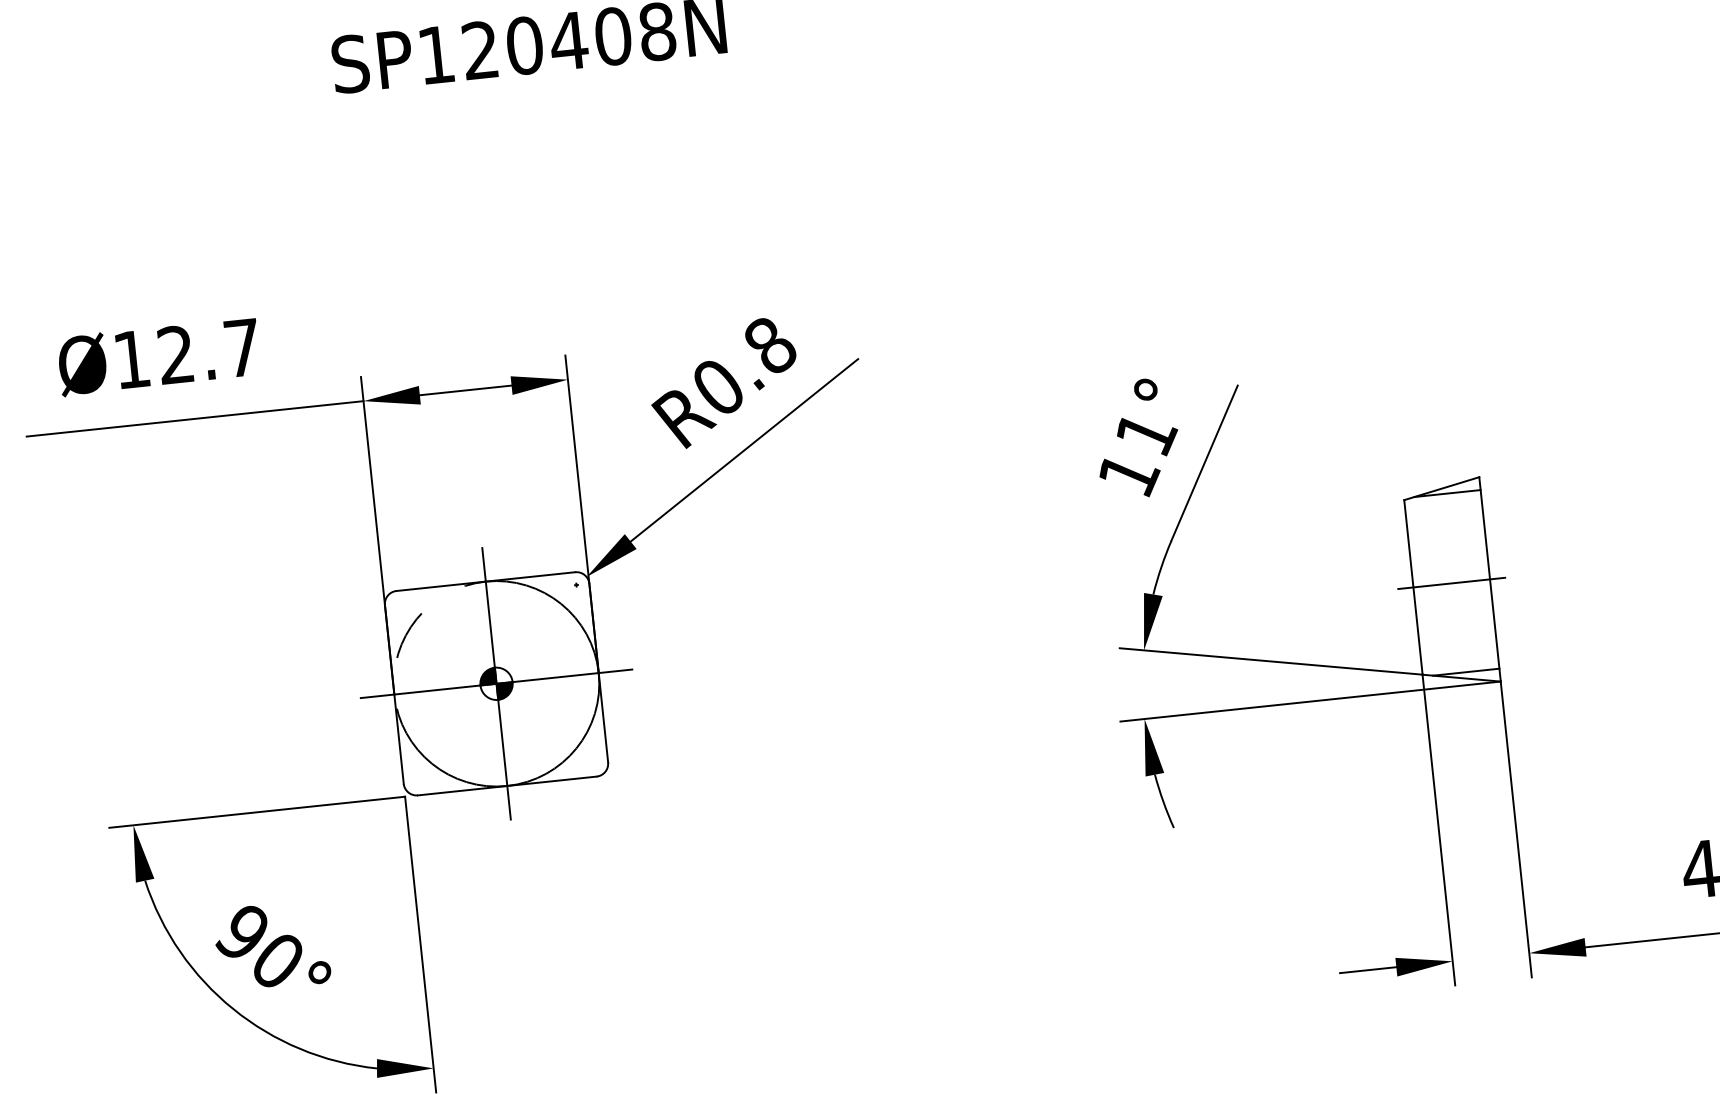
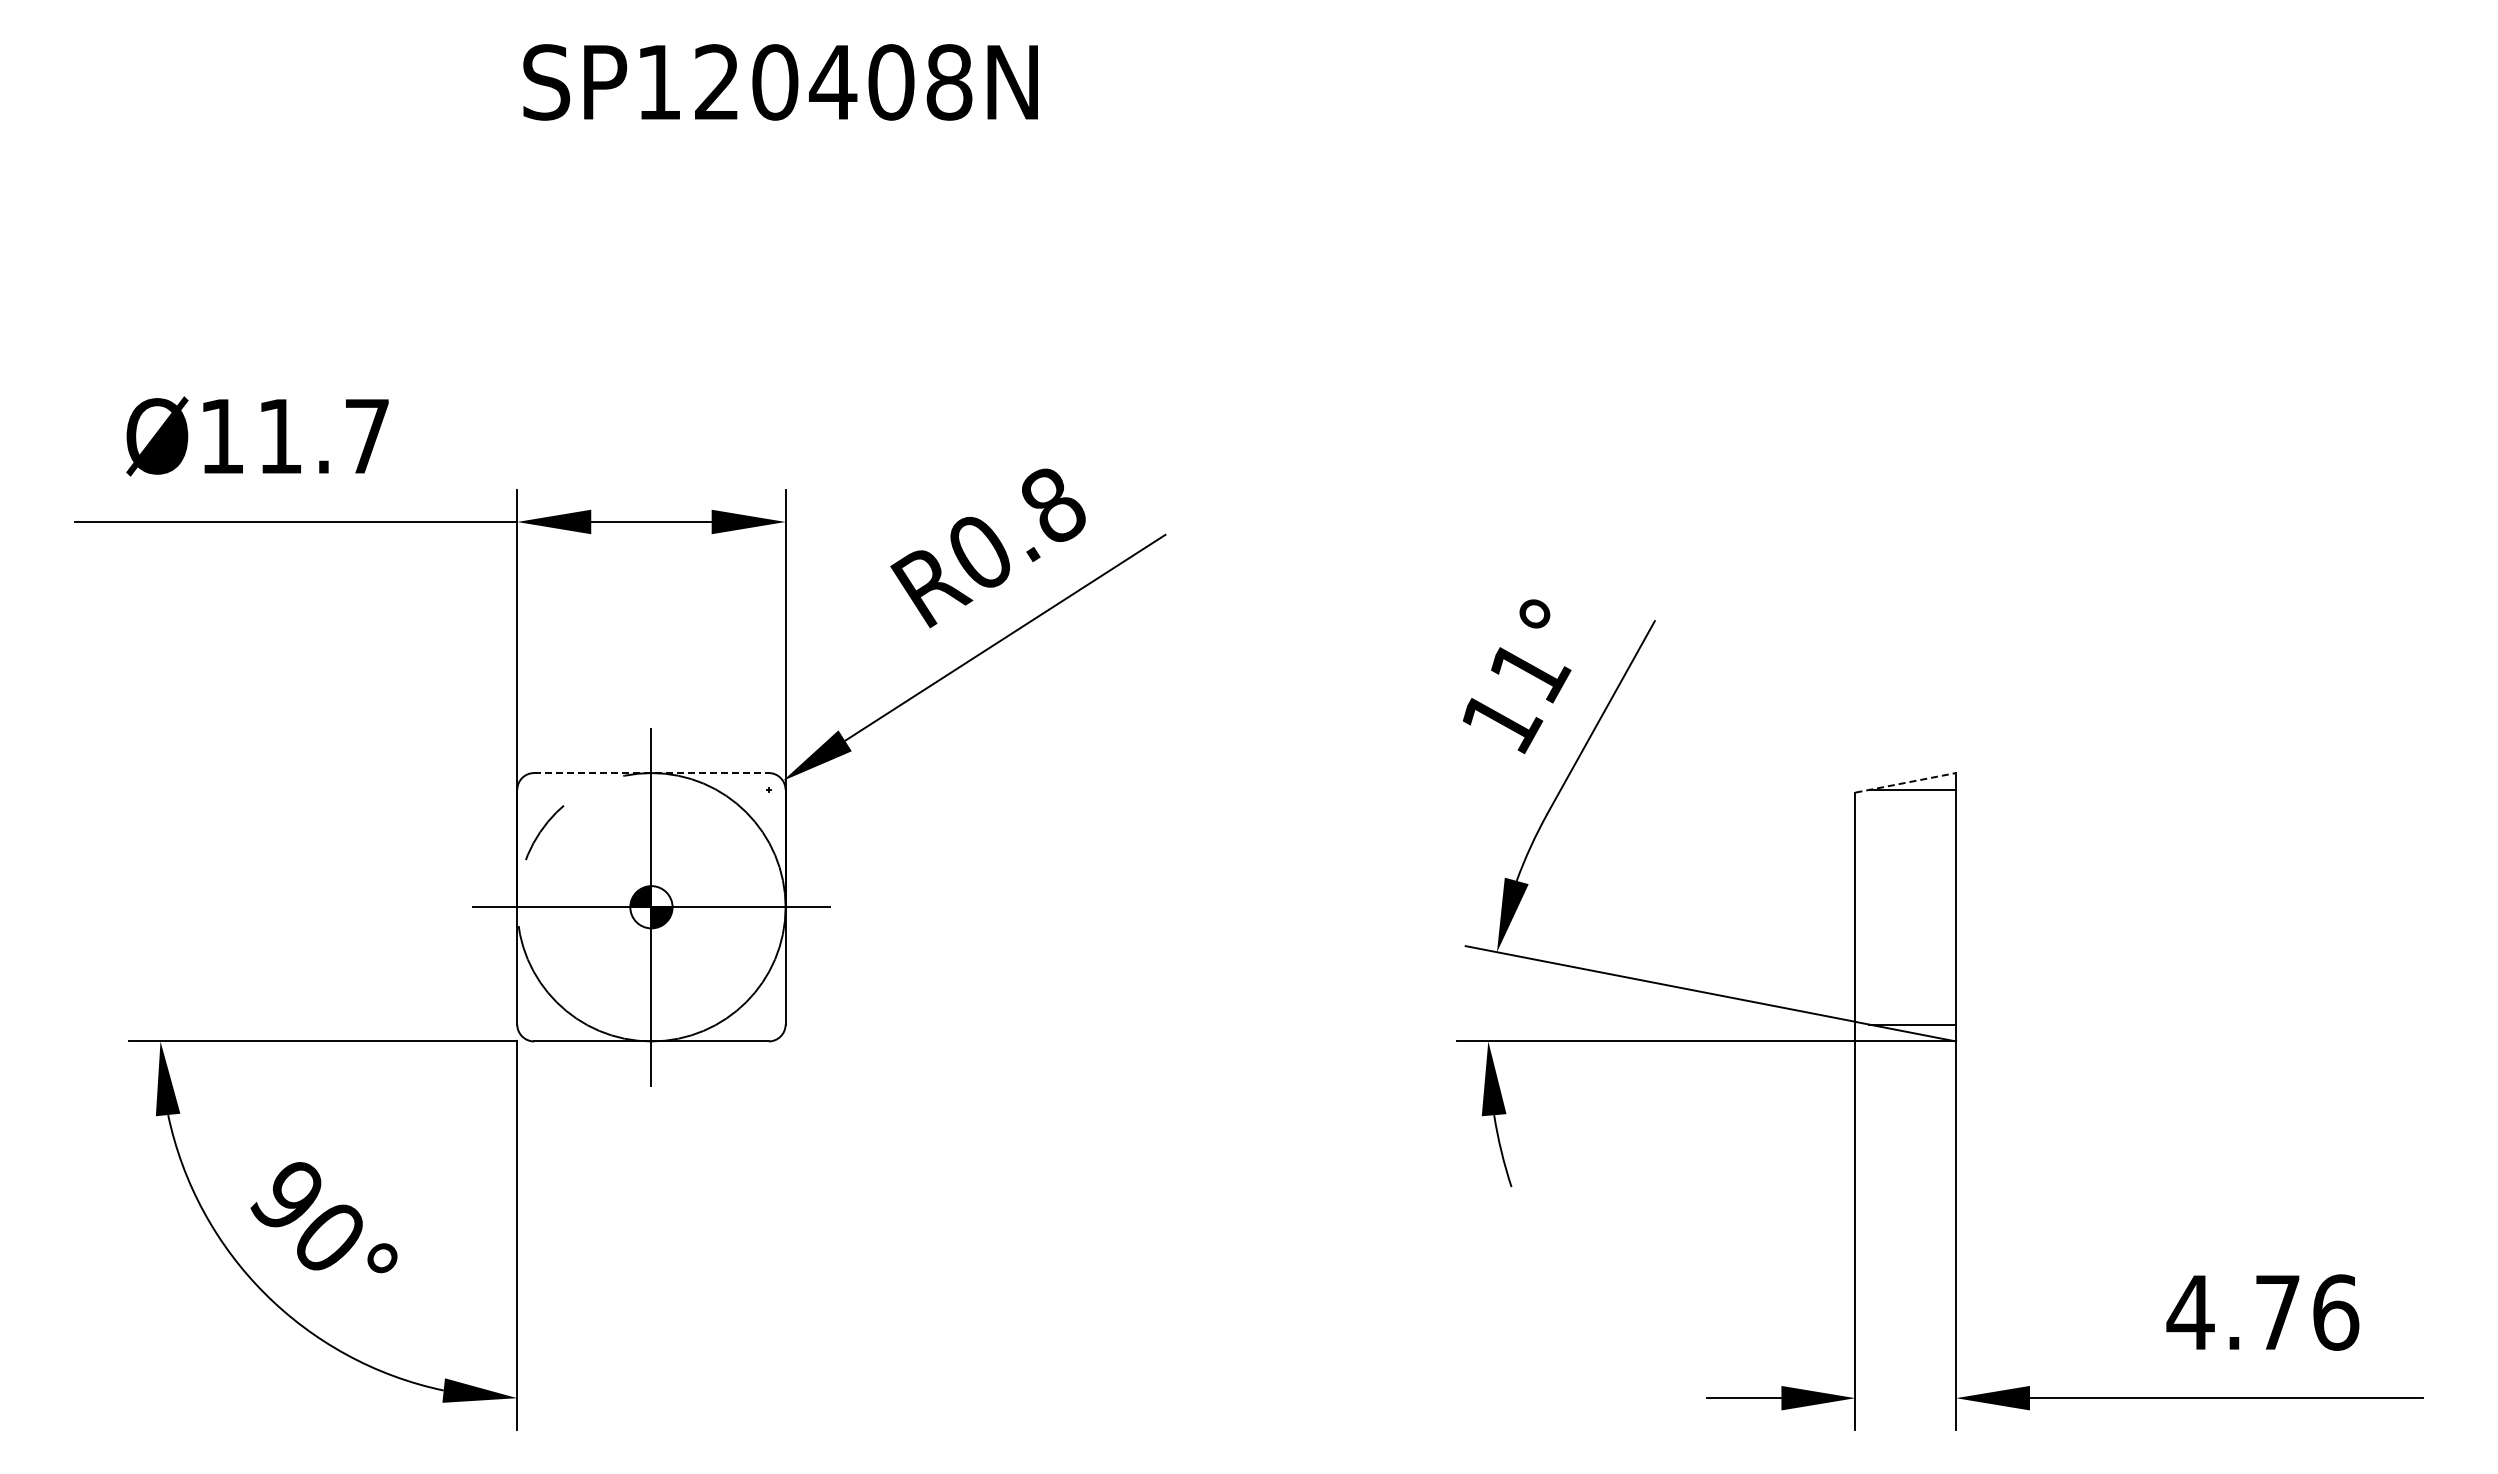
text: (175, 354) -> (279, 435), Ø12.7 -> Ø11.7
line: (1442, 488) -> (1906, 782), solid -> dashed
line: (485, 581) -> (651, 773), solid -> dashed
line: (1451, 583) -> (1905, 907), removed

